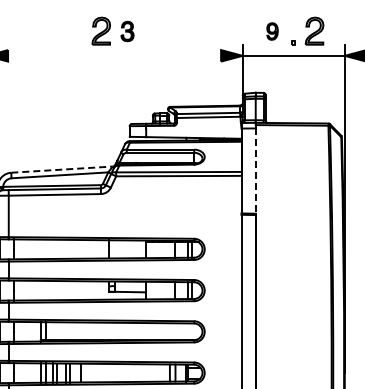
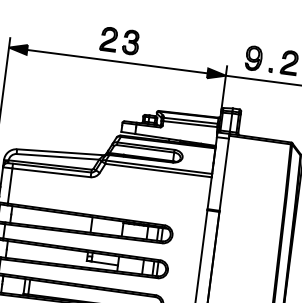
part: (127, 31) -> (131, 42), size x1.43
part: (272, 31) -> (253, 58), size x1.67
line: (114, 55) -> (117, 61), added
line: (62, 169) -> (60, 152), dashed -> solid
line: (255, 171) -> (224, 175), dashed -> solid

